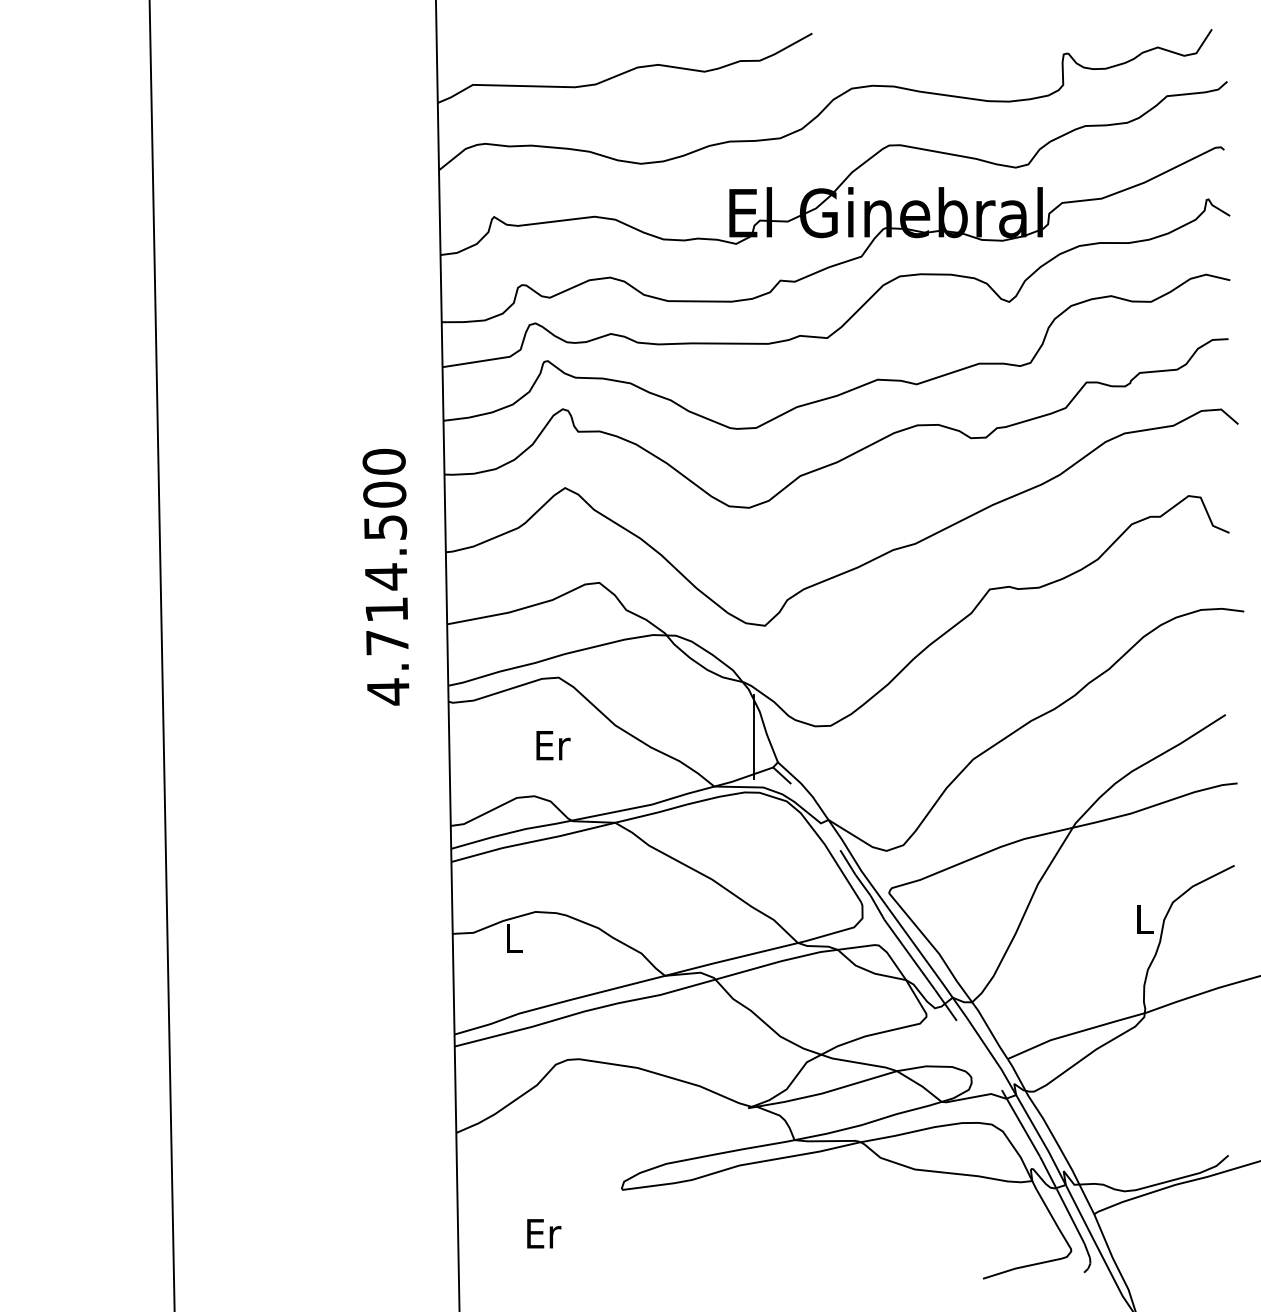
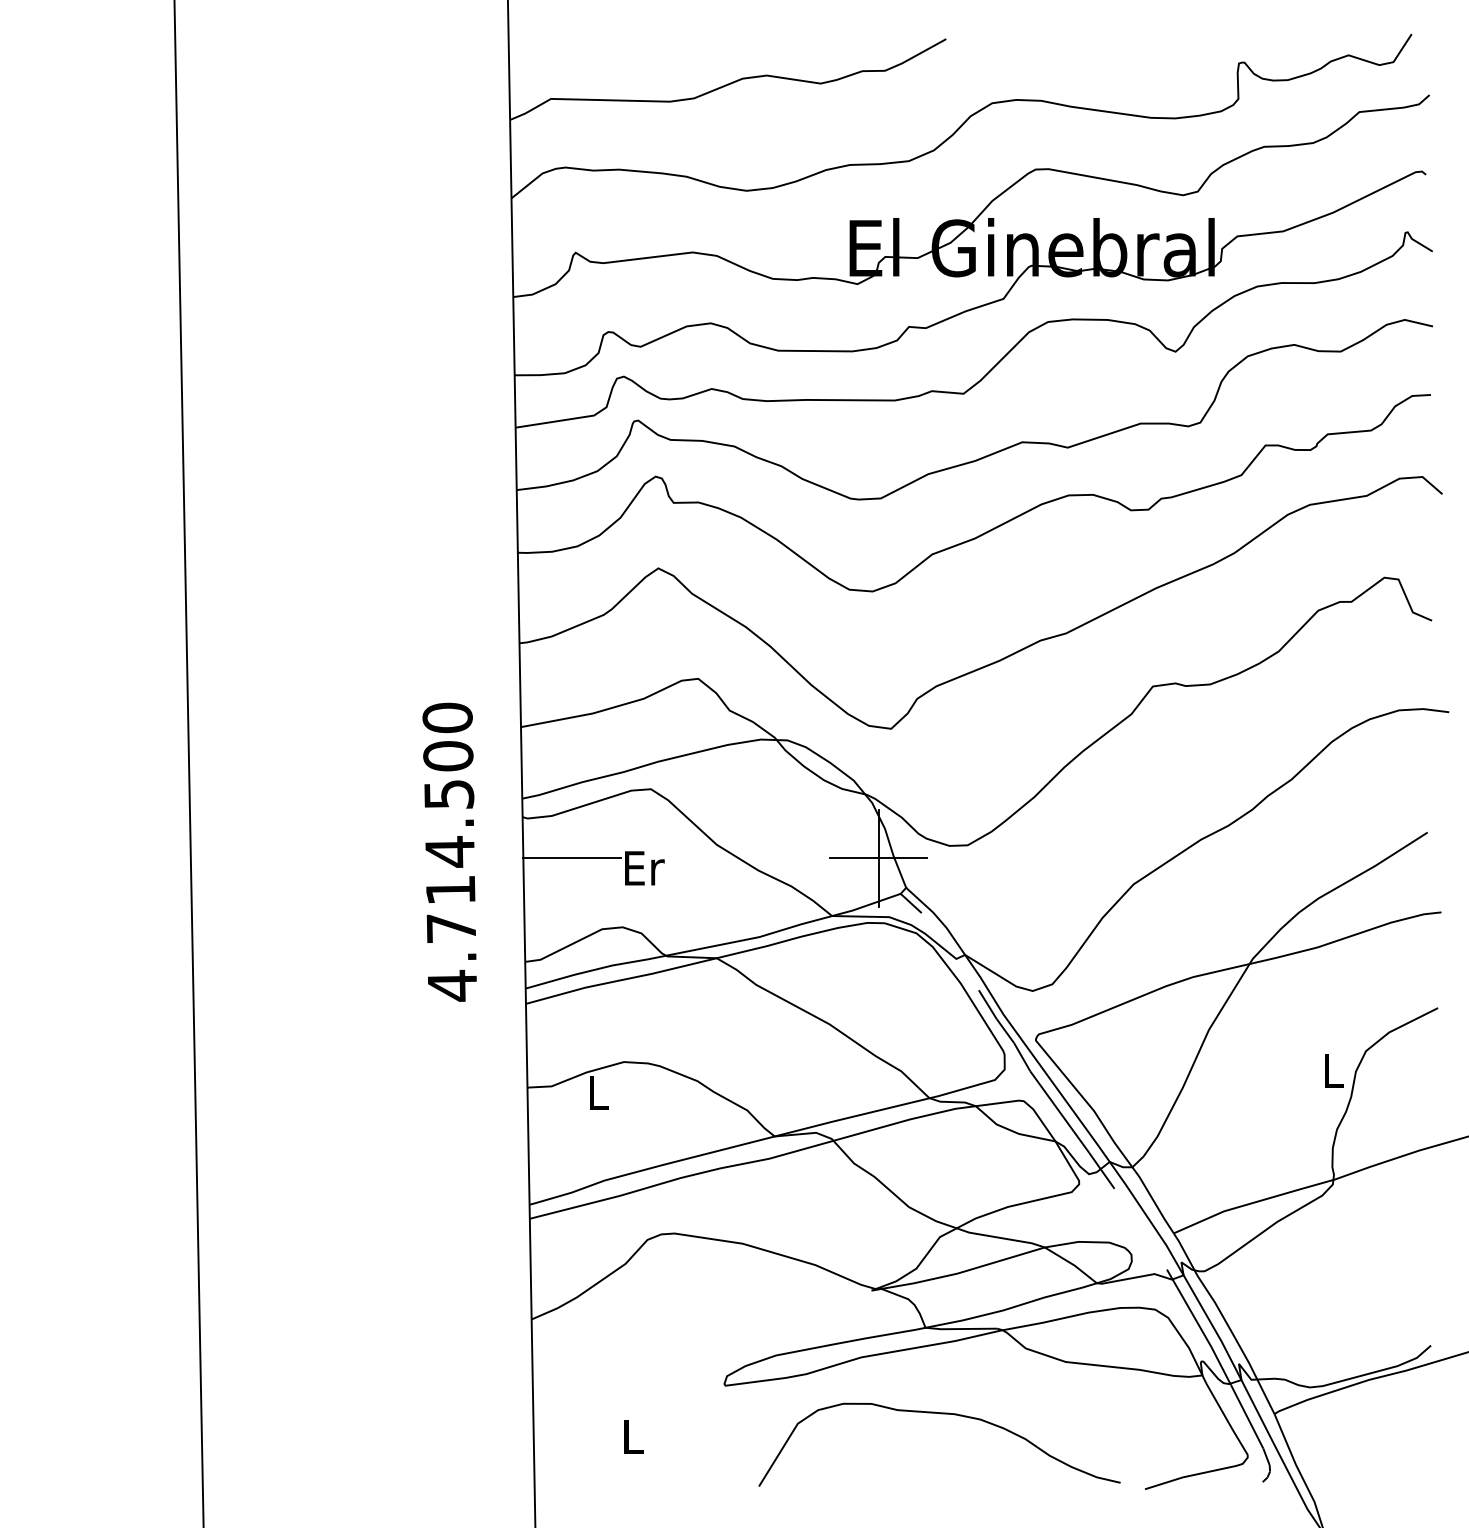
text: (385, 576) -> (449, 851), moved
line: (490, 737) -> (571, 858), added
line: (754, 737) -> (878, 858), added
curve: (807, 1214) -> (940, 1414), added
text: (543, 1233) -> (633, 1436), Er -> L

